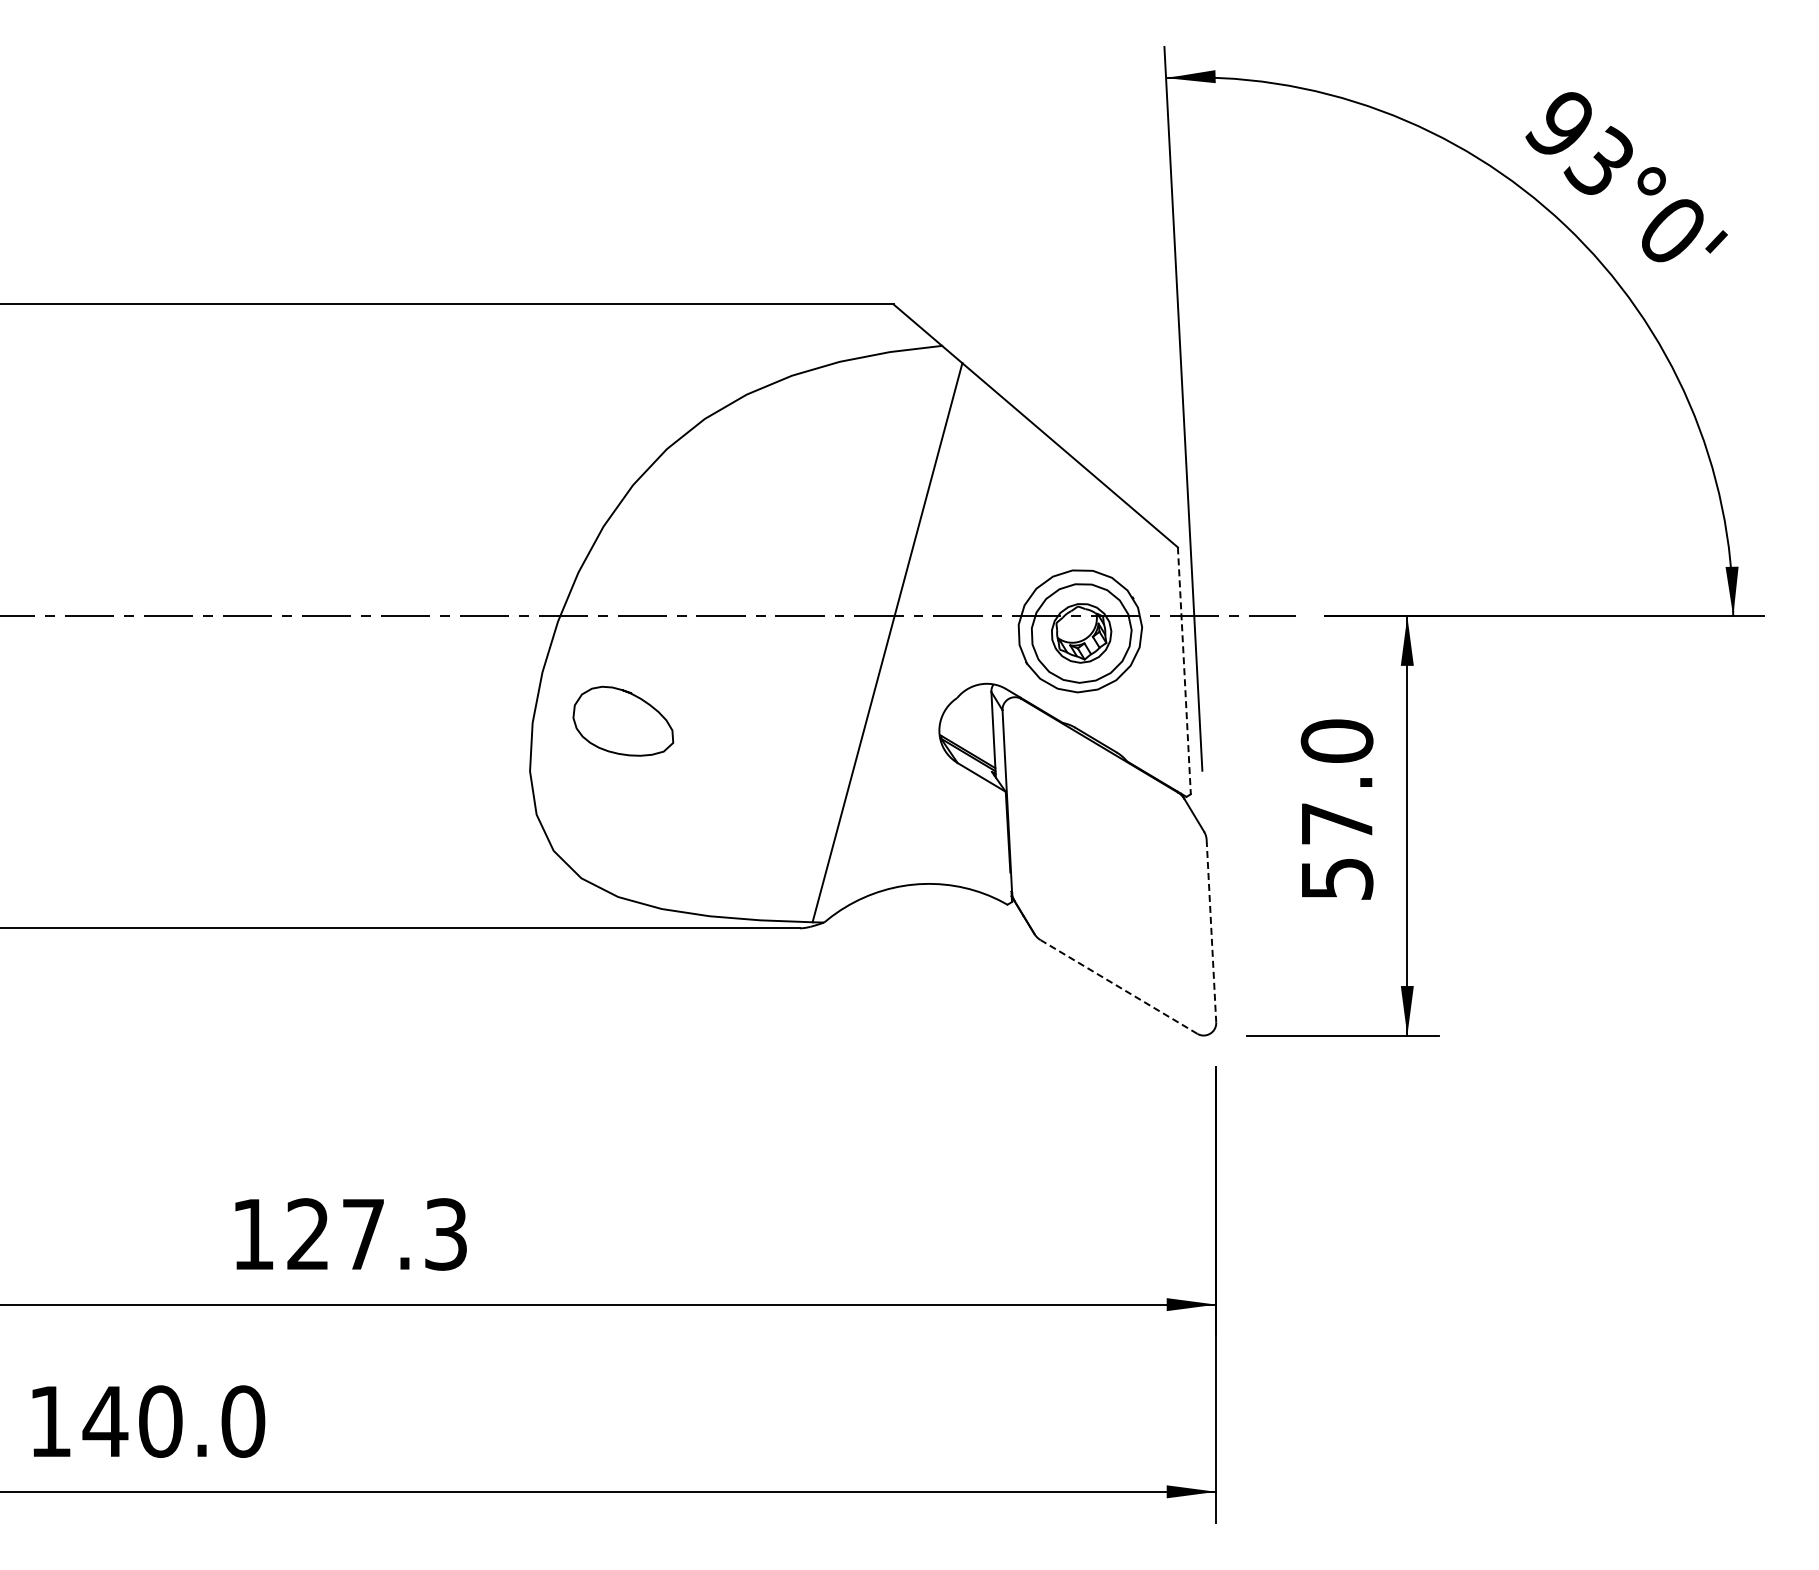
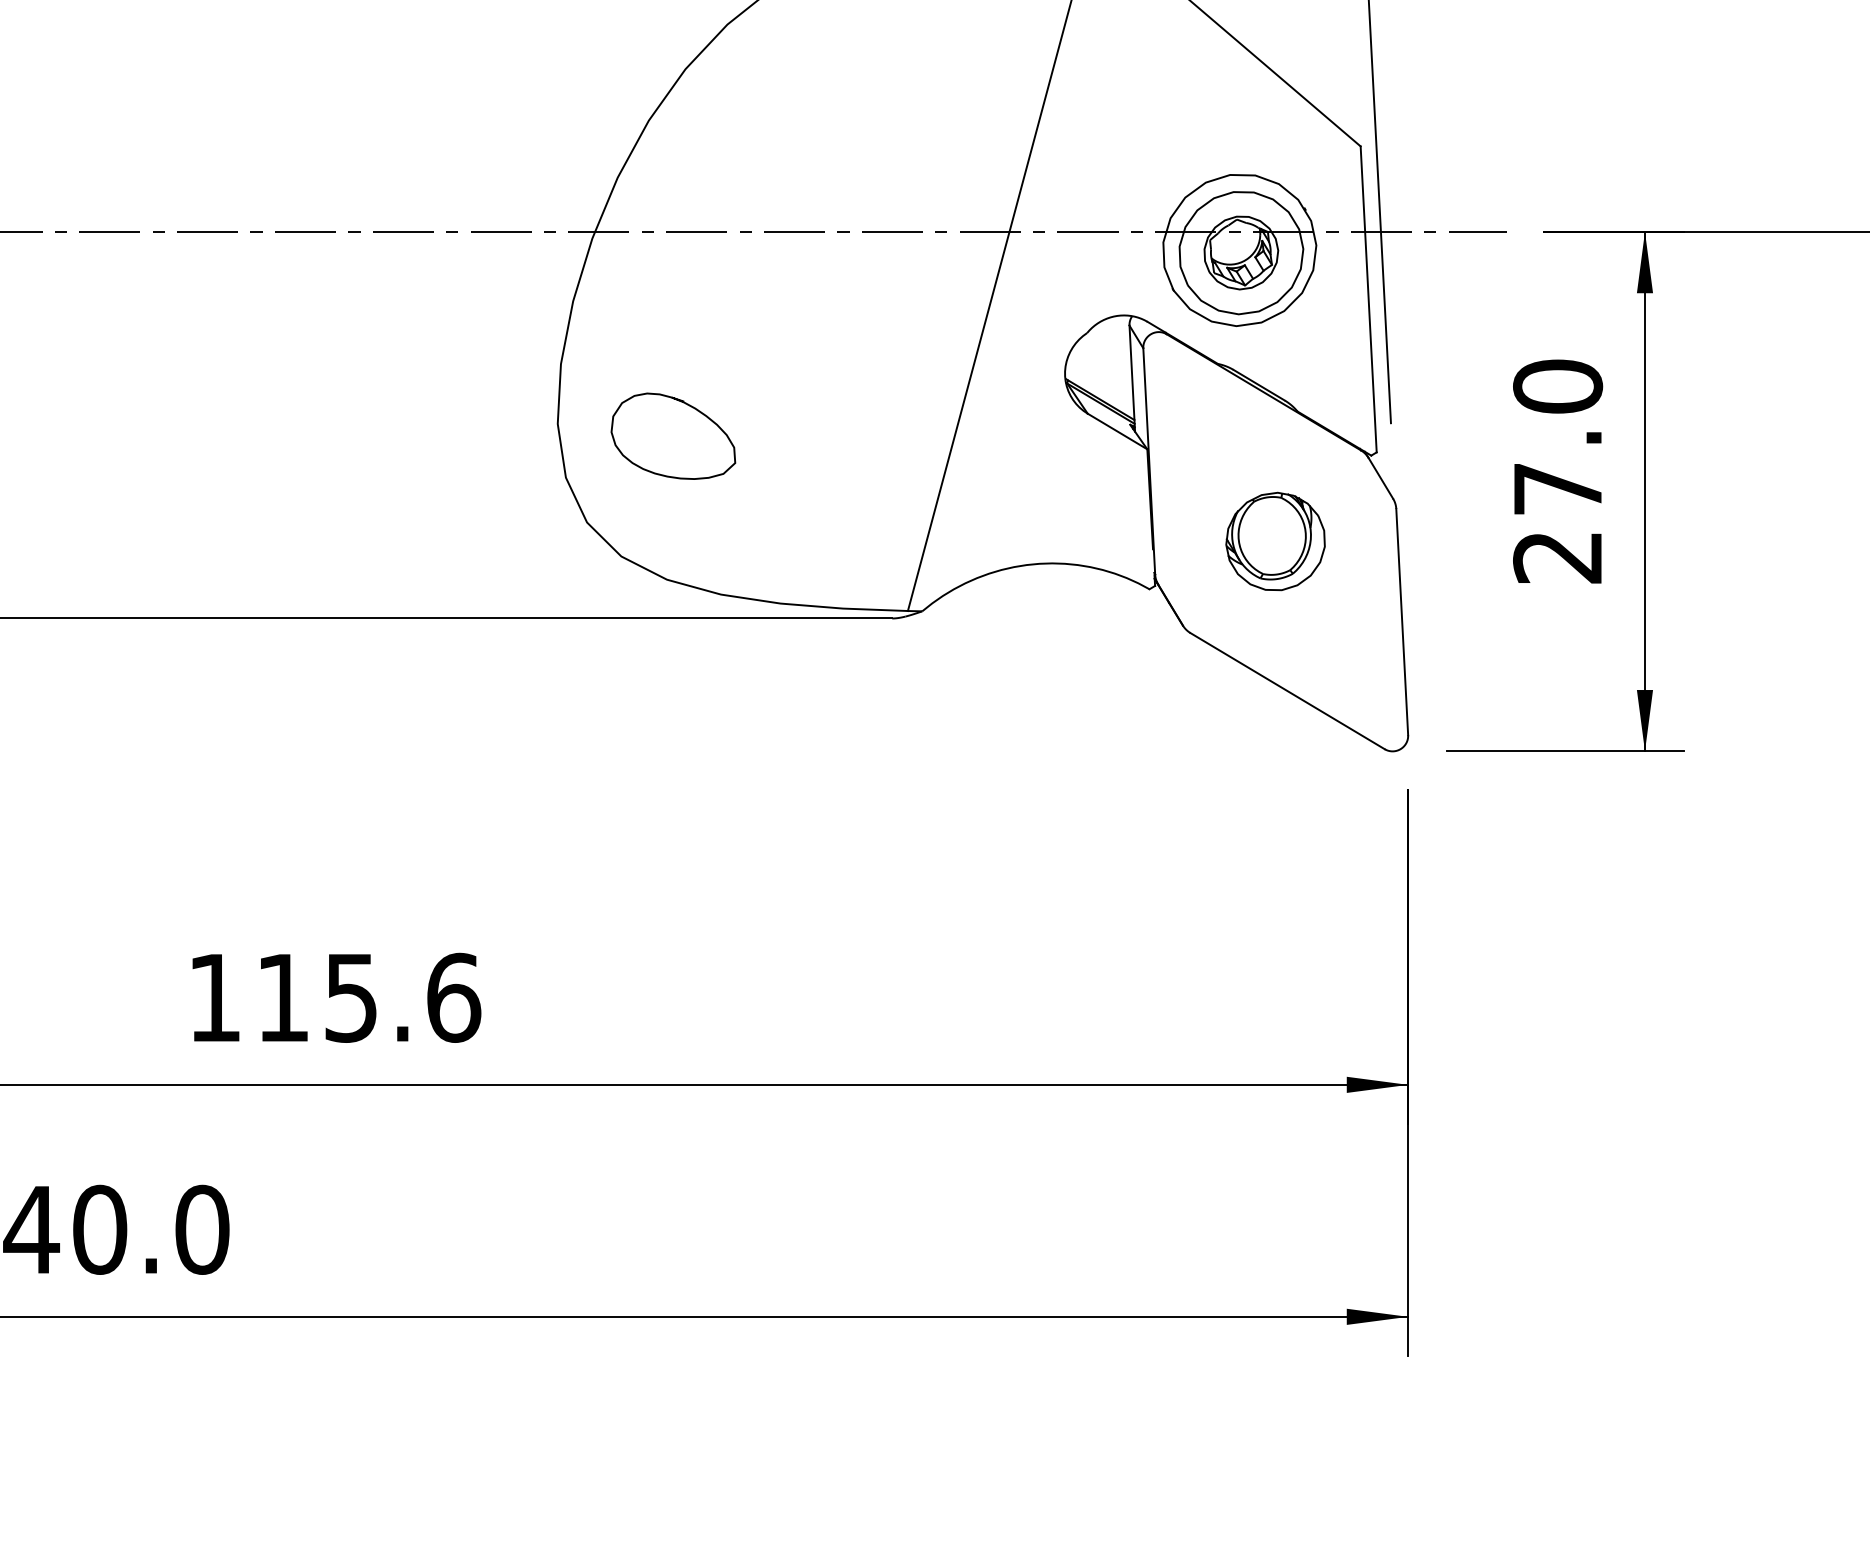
line: (1184, 670) -> (1368, 298), dashed -> solid
curve: (637, 698) -> (690, 408), moved
part: (1108, 866) -> (1274, 541), added
text: (1336, 879) -> (1557, 557), 57.0 -> 27.0
line: (1211, 931) -> (1402, 622), dashed -> solid
line: (1118, 986) -> (1287, 690), dashed -> solid
text: (377, 1234) -> (368, 997), 127.3 -> 115.6

